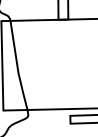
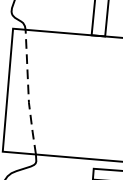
line: (17, 67) -> (28, 94), solid -> dashed

